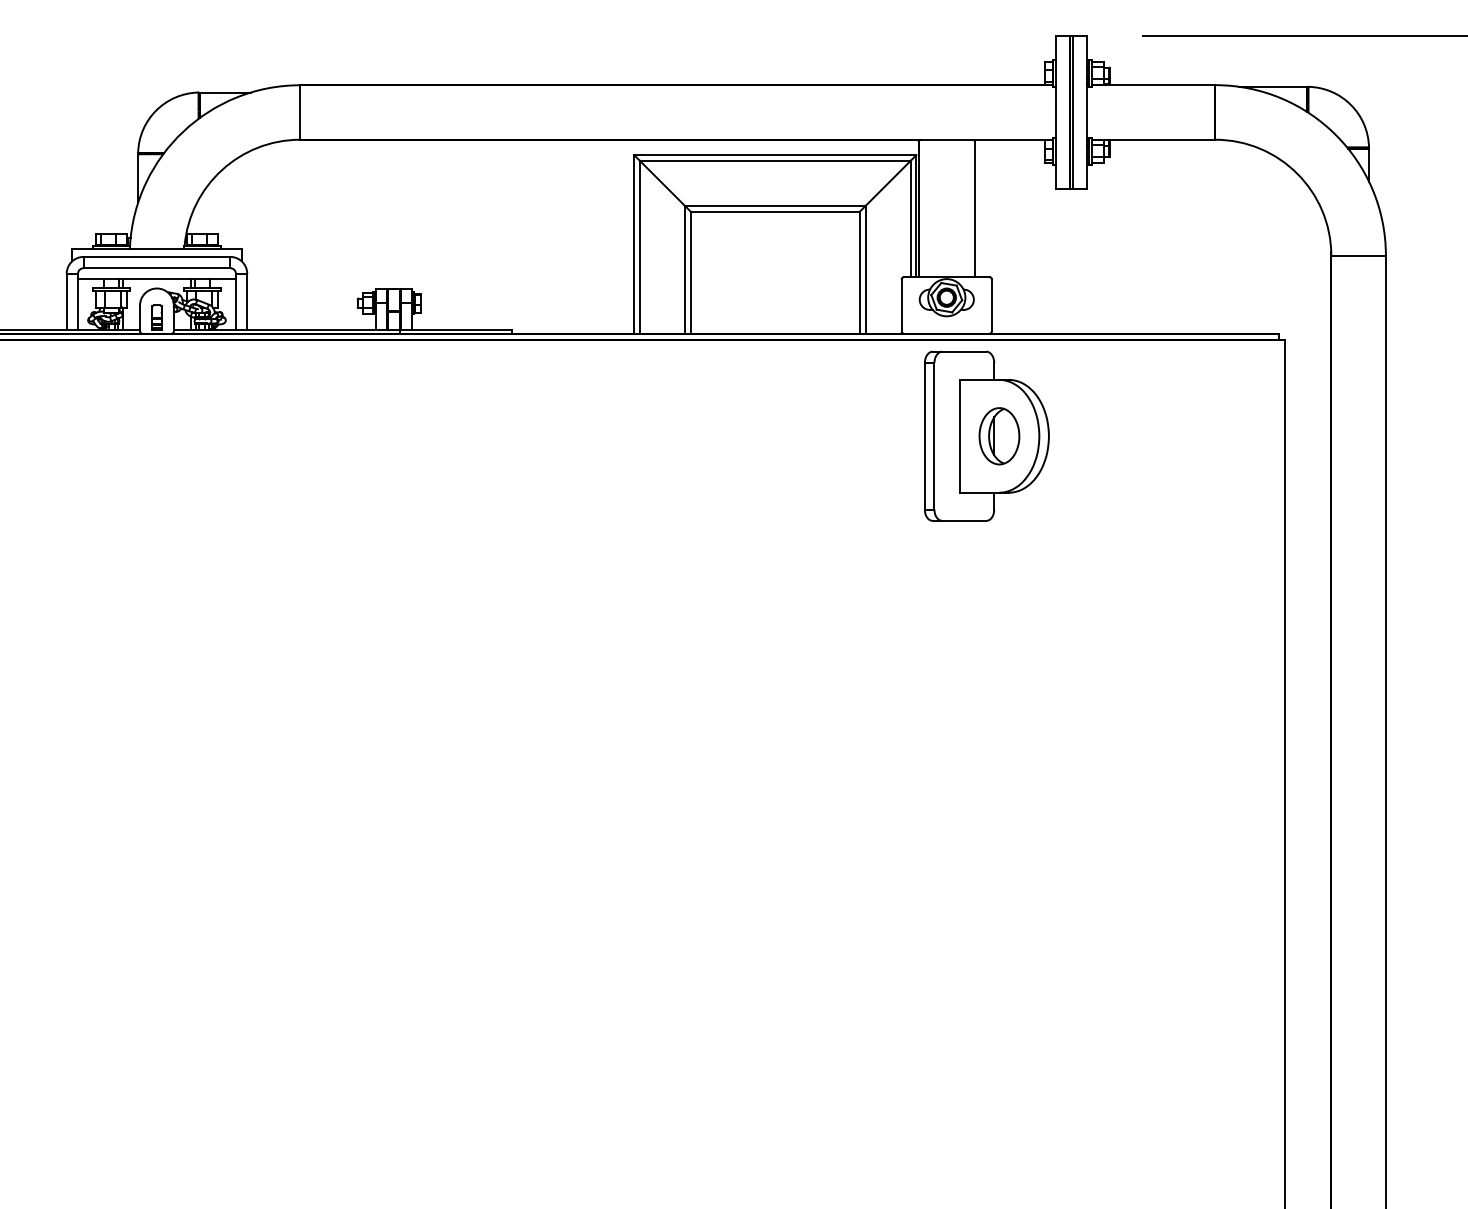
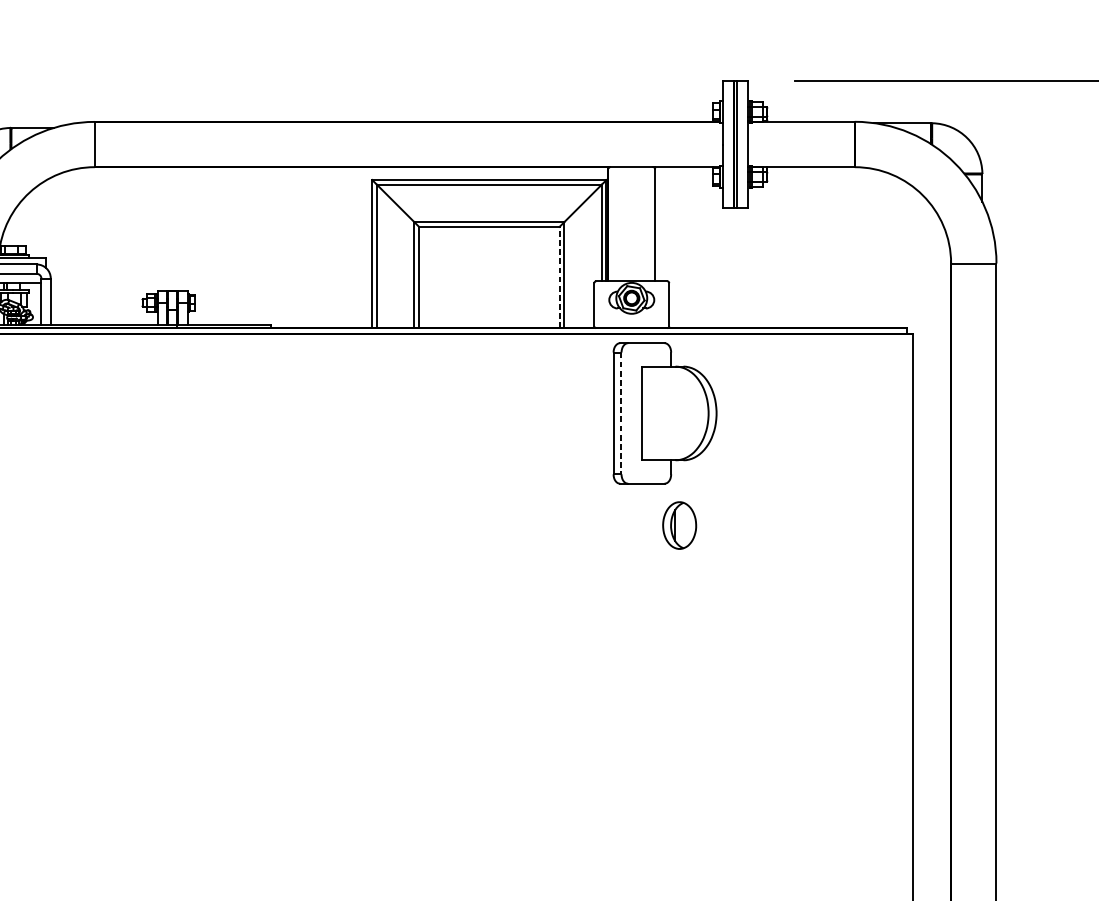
line: (859, 272) -> (559, 277), solid -> dashed
line: (934, 436) -> (621, 413), solid -> dashed
part: (999, 436) -> (679, 525), moved

